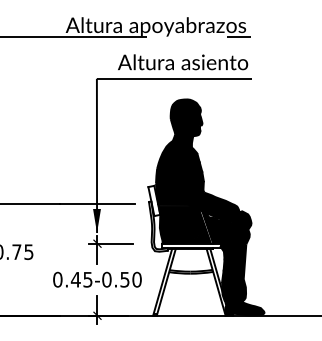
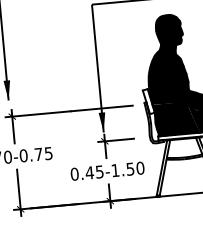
text: (106, 279) -> (115, 170), 0.45-0.50 -> 0.45-1.50

